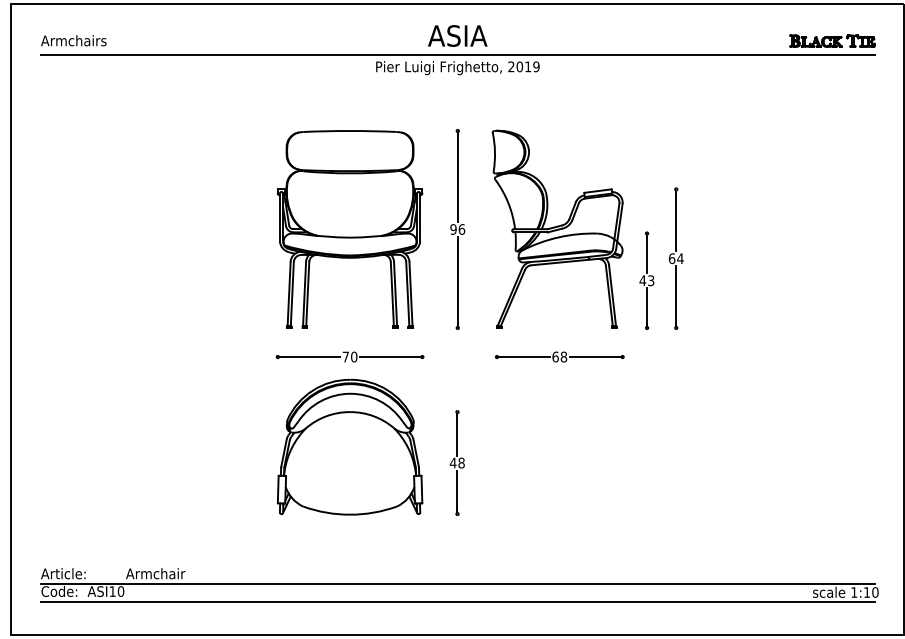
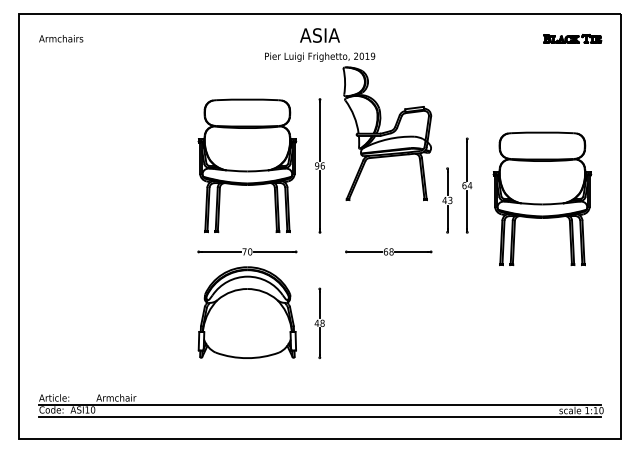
line: (457, 55) -> (319, 48), removed
part: (557, 228) -> (387, 133), moved
part: (787, 277) -> (542, 198), added

